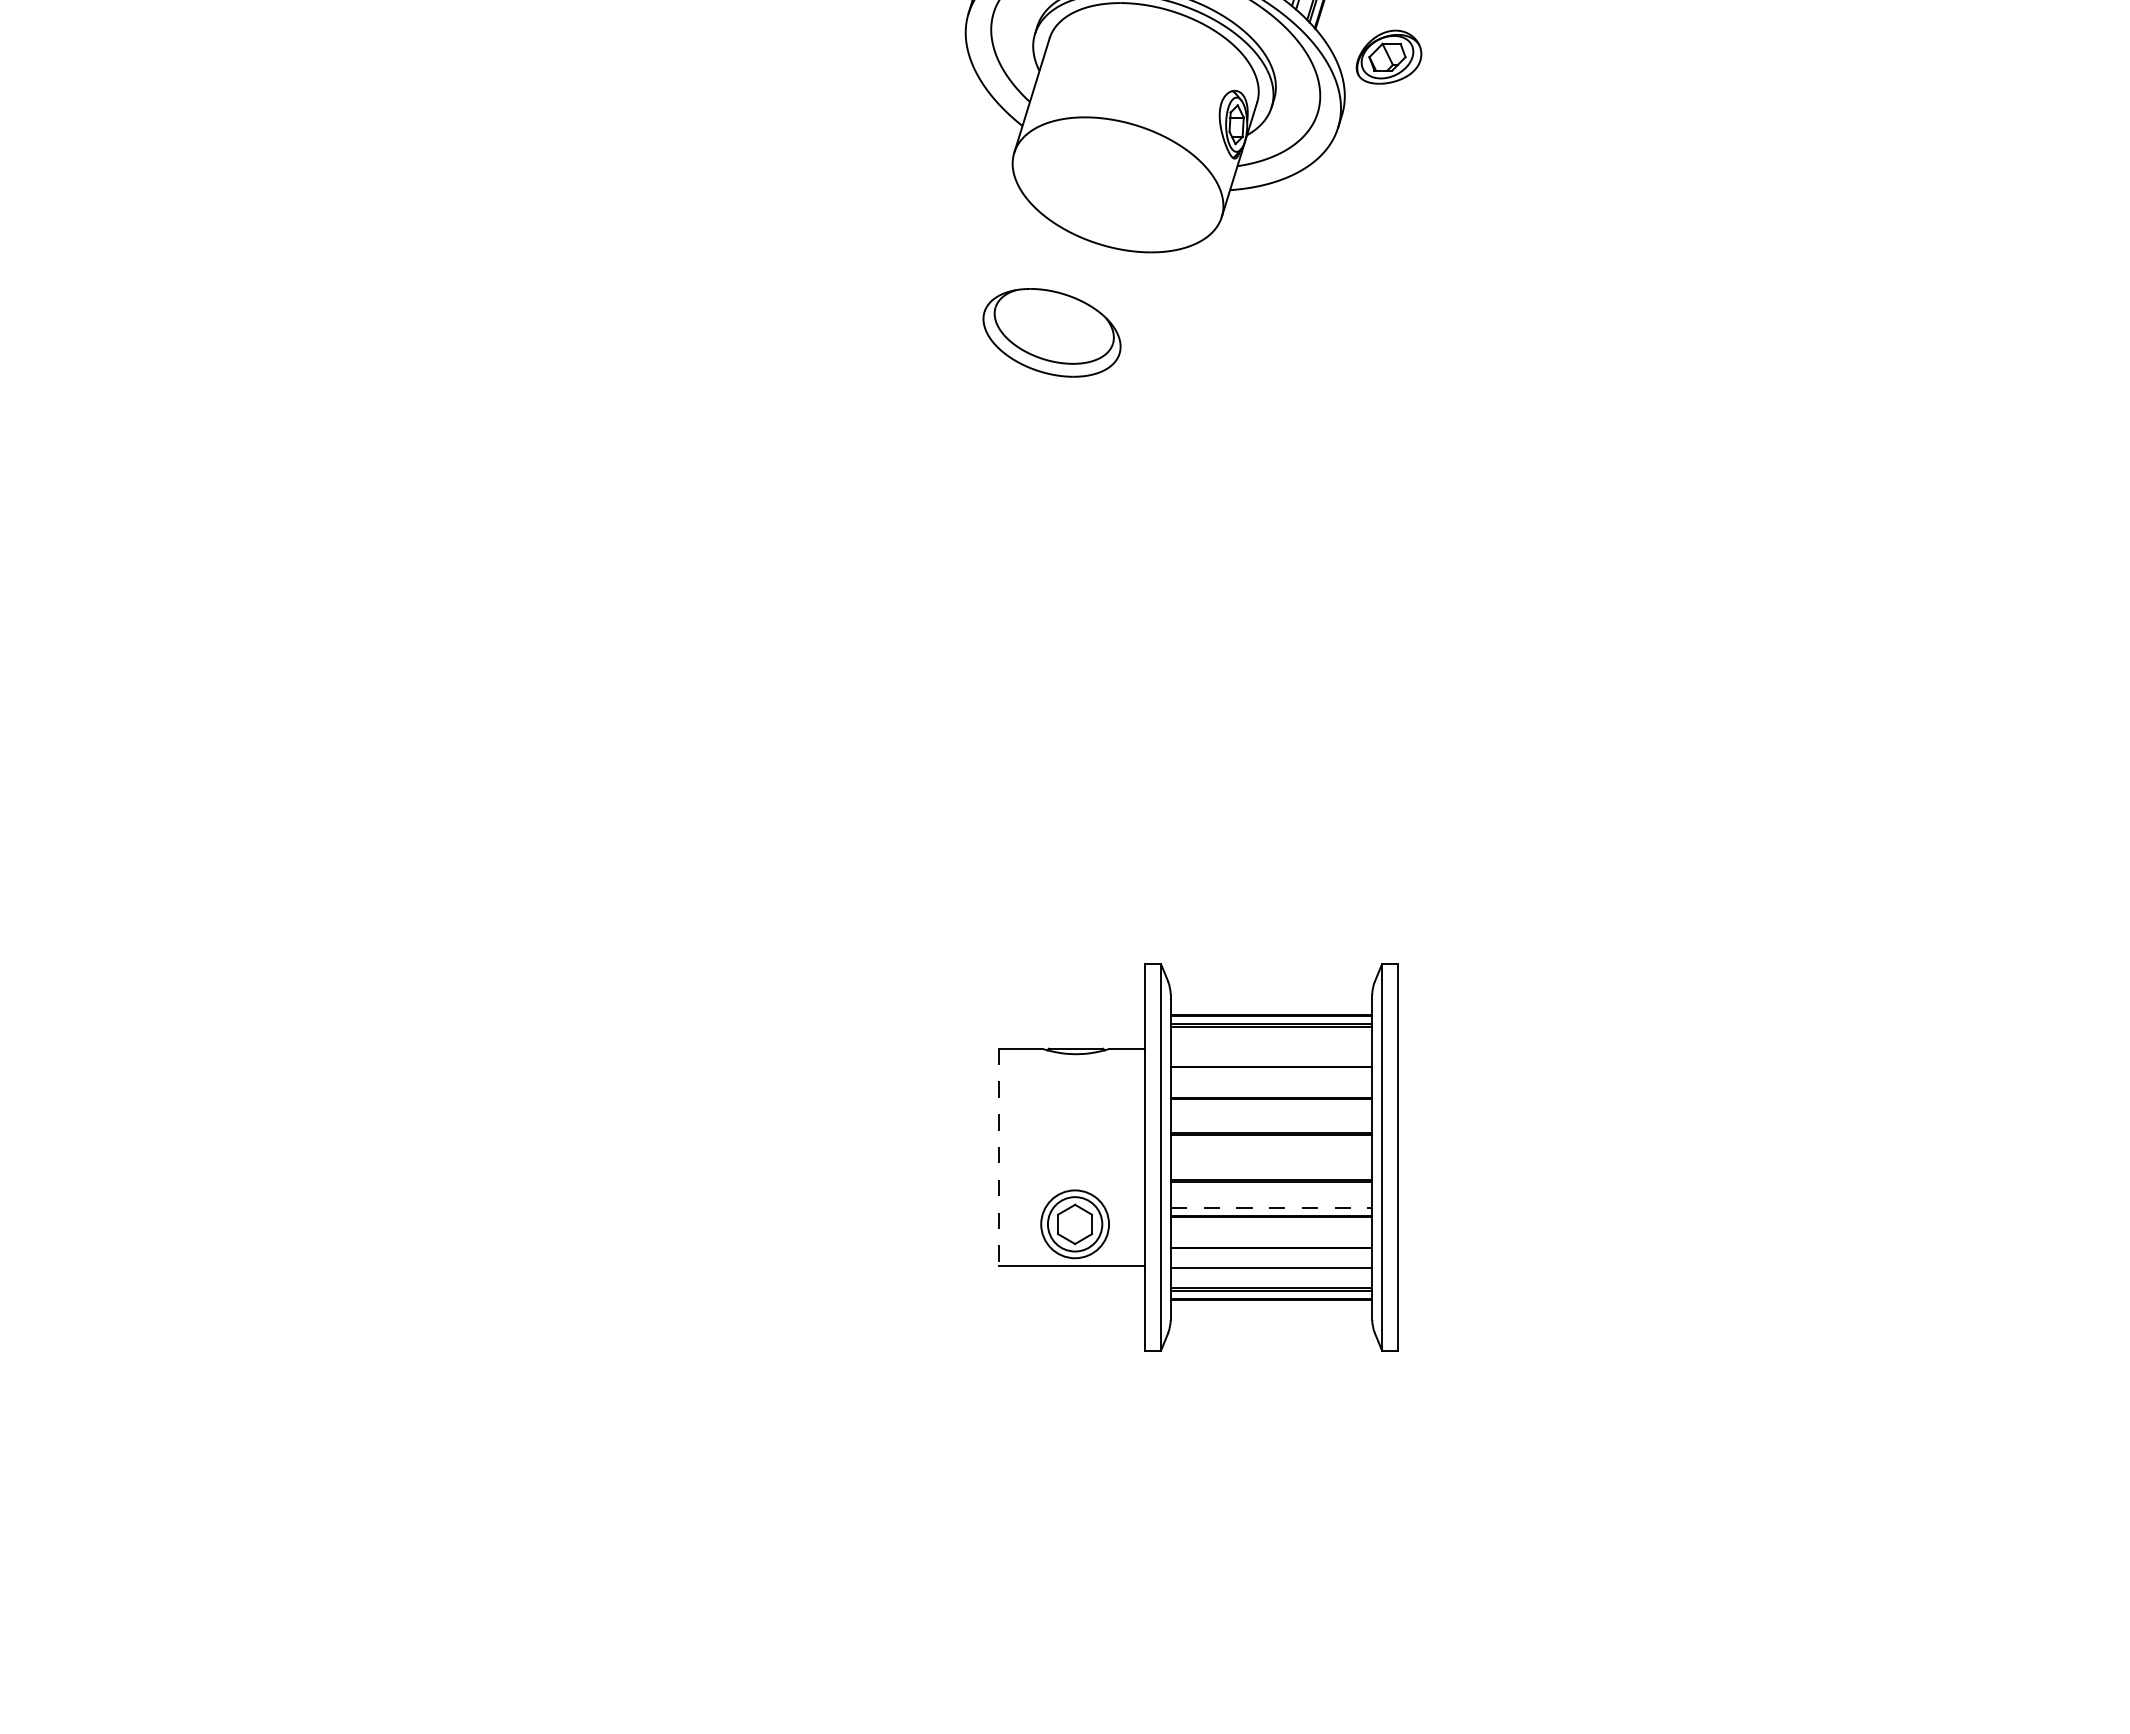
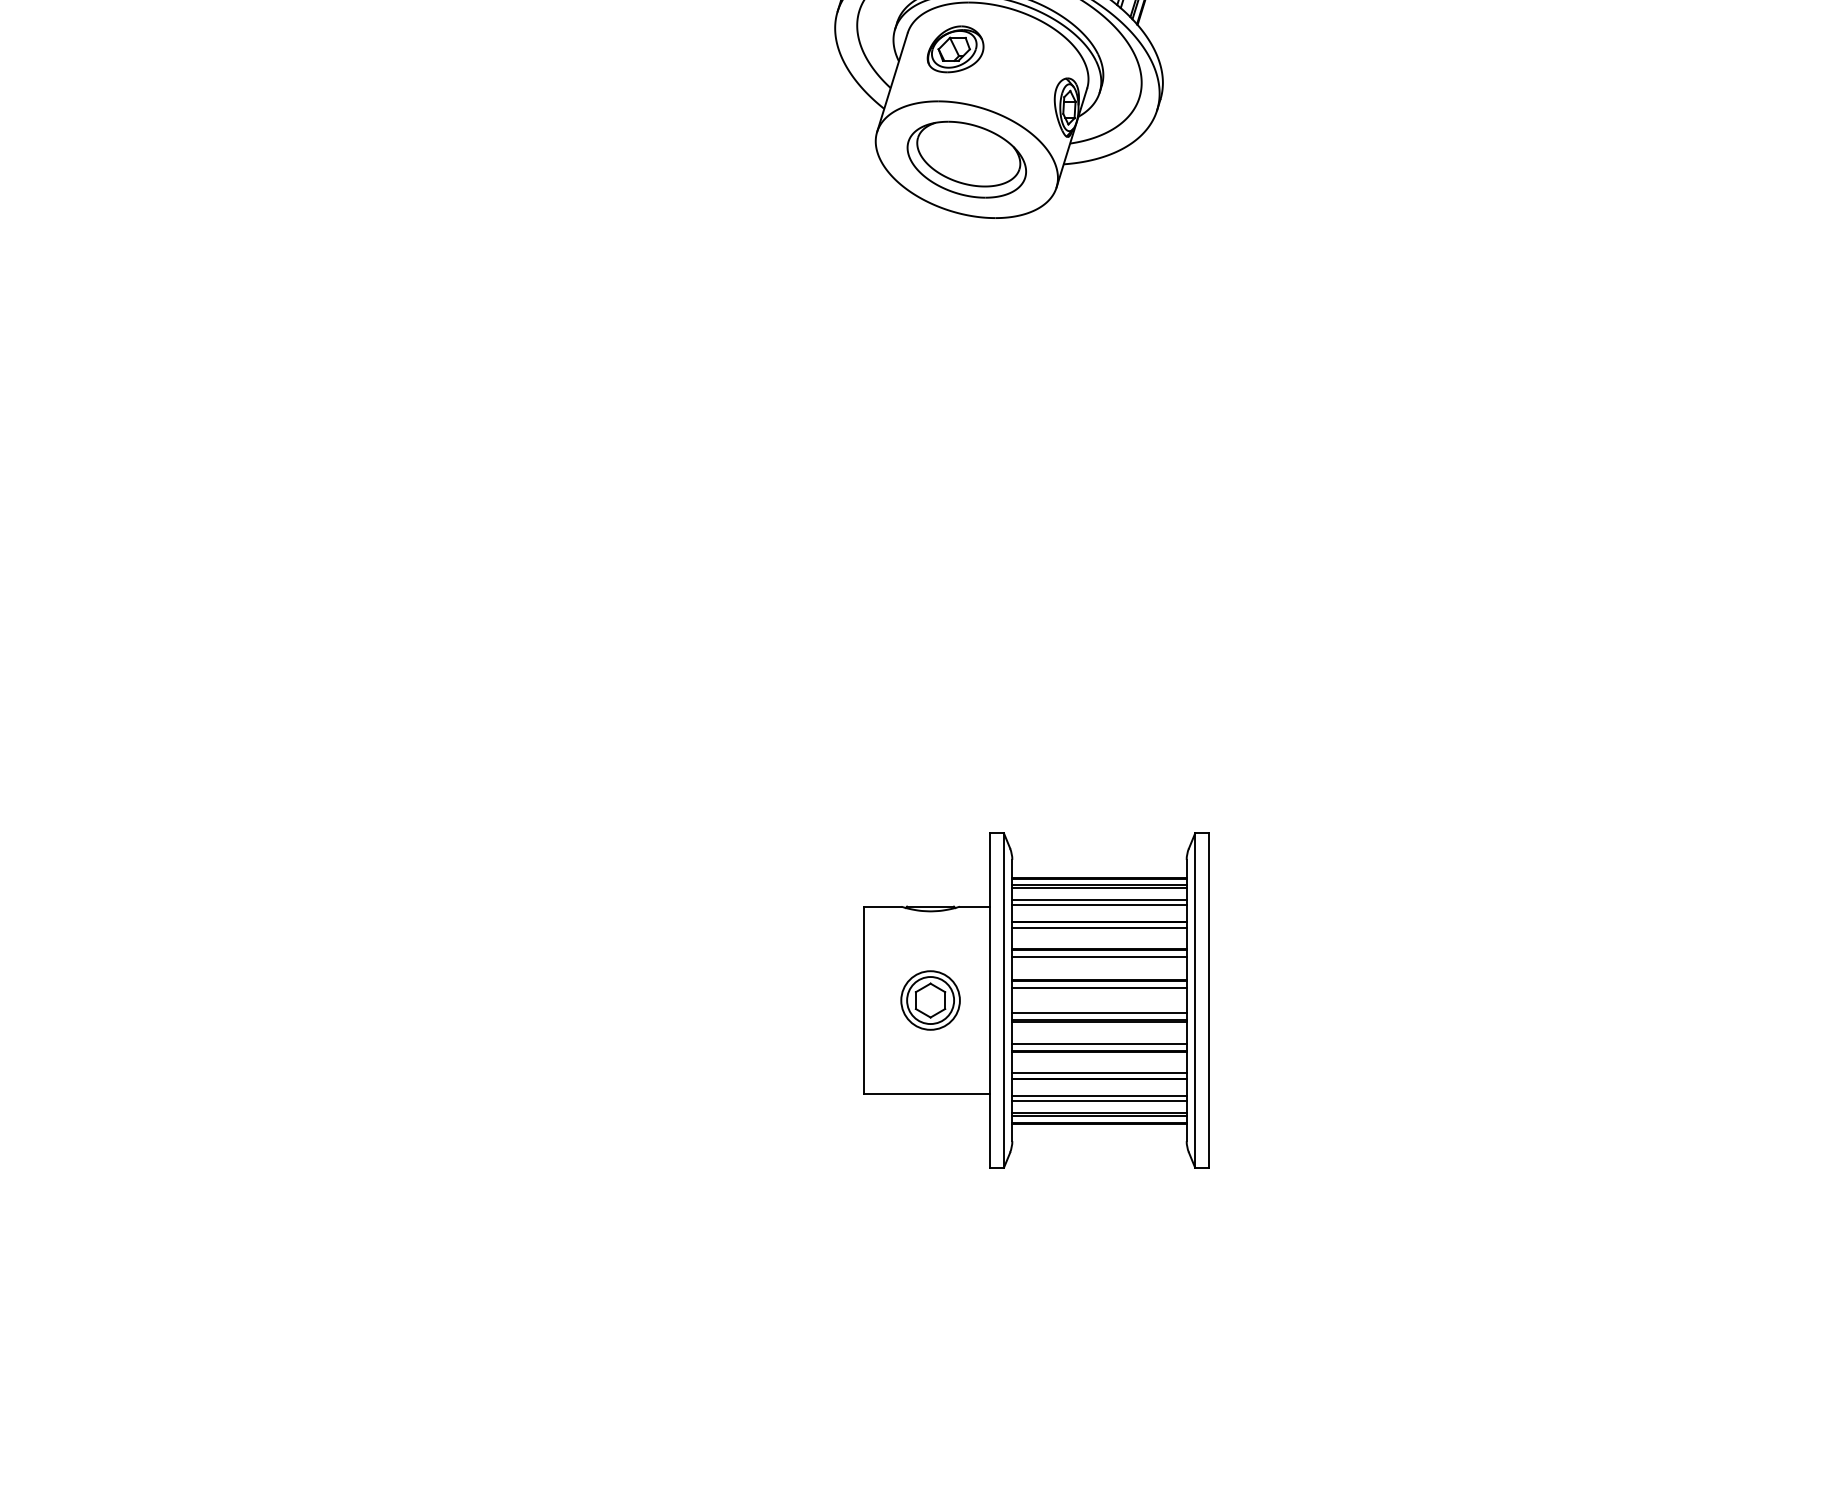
part: (1388, 56) -> (955, 48), moved
part: (1051, 332) -> (966, 159), moved
line: (1271, 1041) -> (1099, 900), added
line: (1271, 1046) -> (1099, 904), added
line: (1271, 1073) -> (1099, 928), added
line: (1271, 1106) -> (1099, 956), added
line: (1271, 1142) -> (1099, 987), added
line: (999, 1157) -> (864, 1000), dashed -> solid
line: (1271, 1171) -> (1099, 1012), added
line: (1271, 1208) -> (1099, 1044), dashed -> solid
part: (1074, 1224) -> (930, 1000), moved
line: (1271, 1241) -> (1099, 1073), added
line: (1271, 1273) -> (1099, 1100), added

